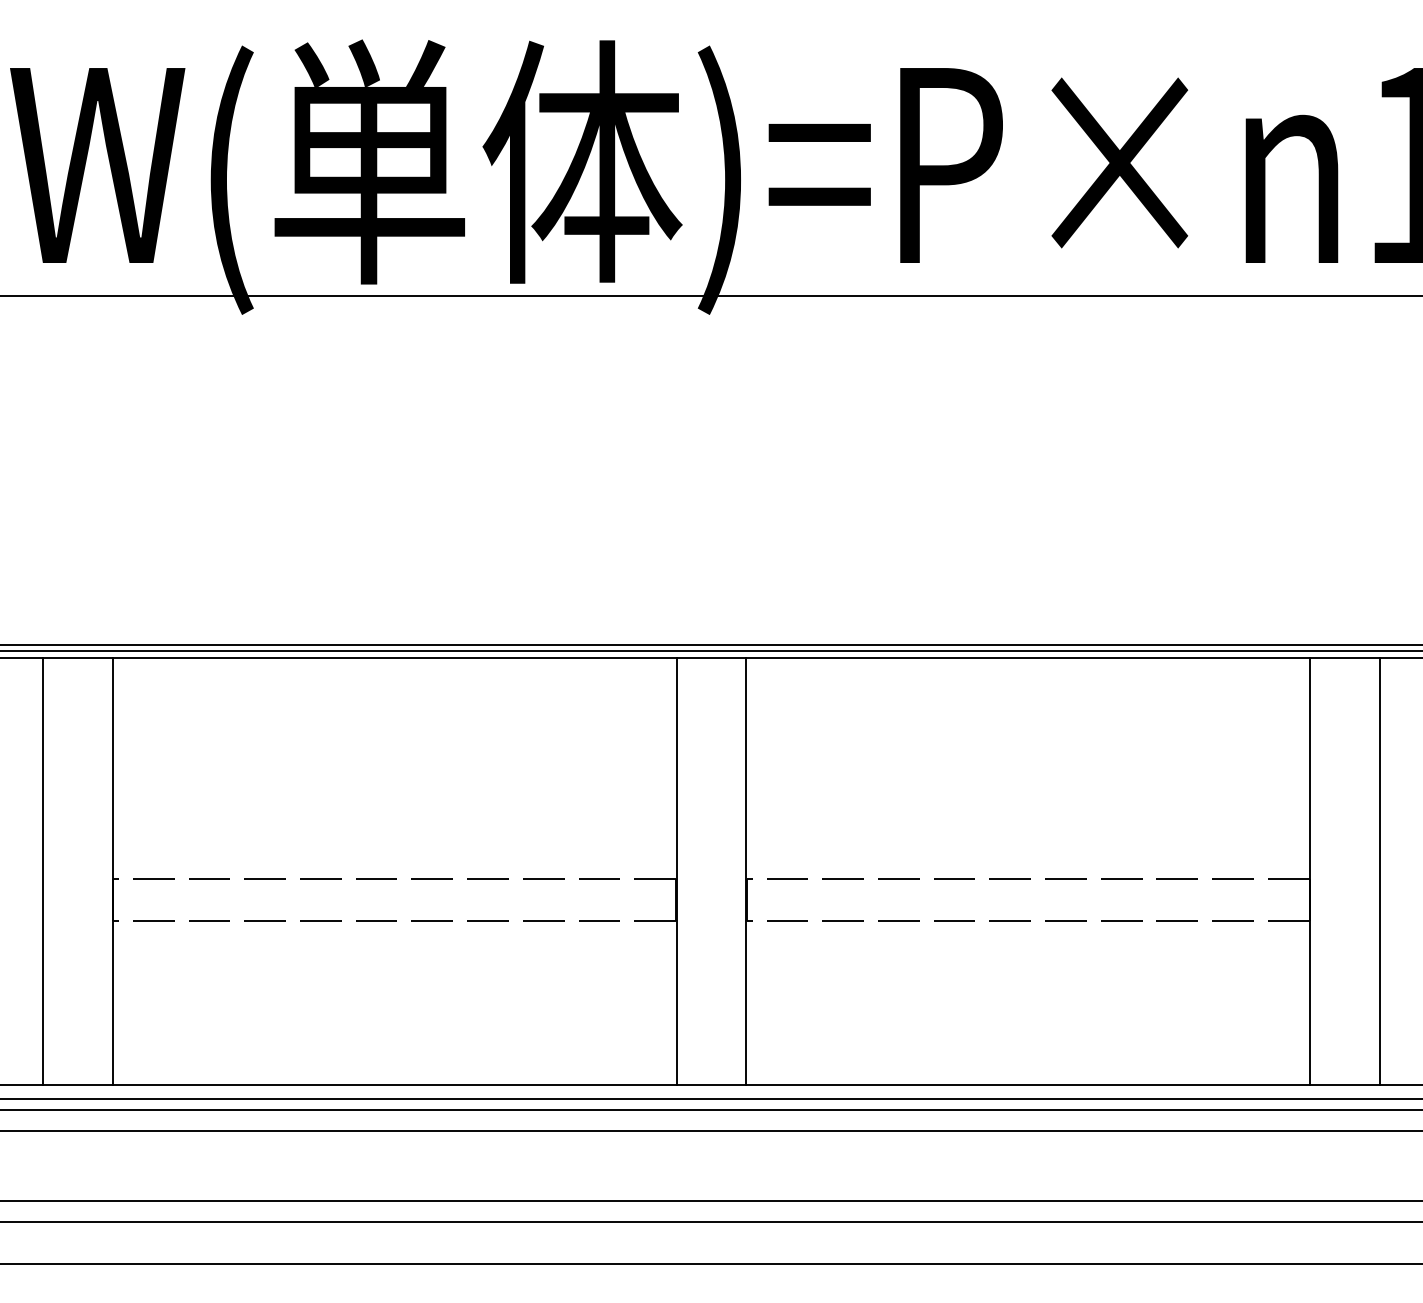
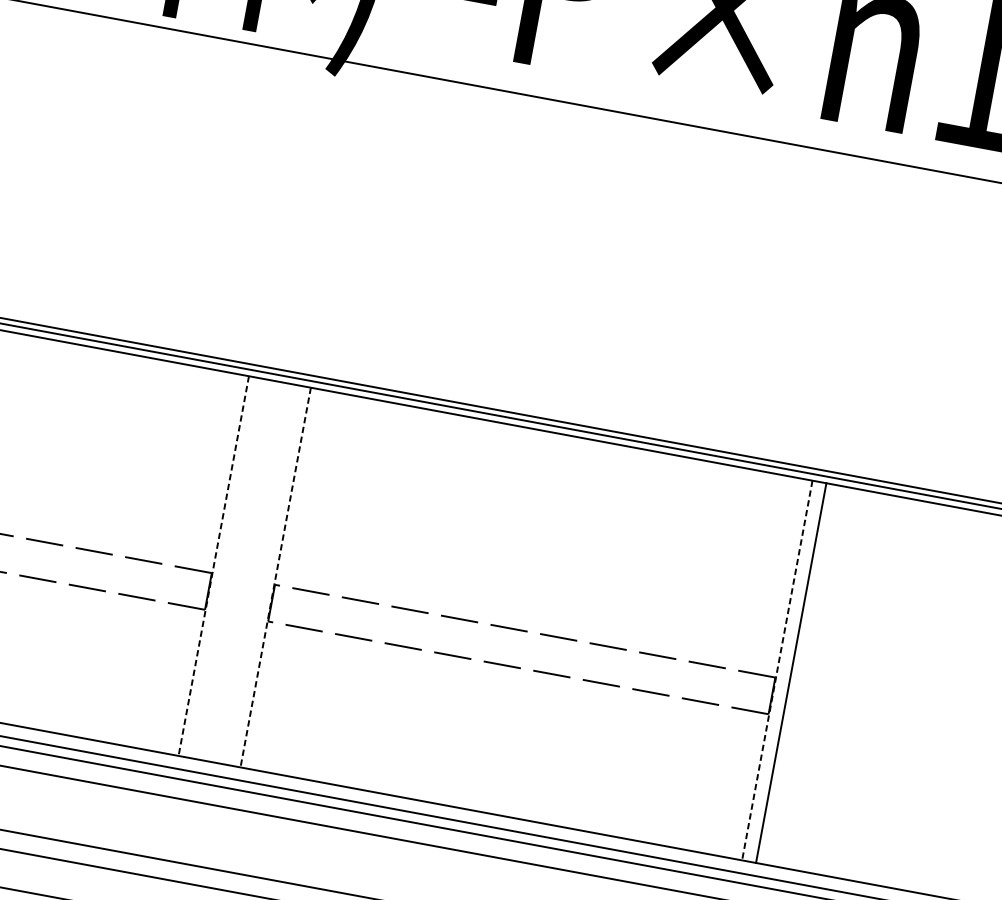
line: (1379, 870) -> (790, 672), moved
line: (676, 871) -> (213, 566), solid -> dashed
line: (746, 871) -> (275, 577), solid -> dashed
line: (1310, 871) -> (777, 670), solid -> dashed

